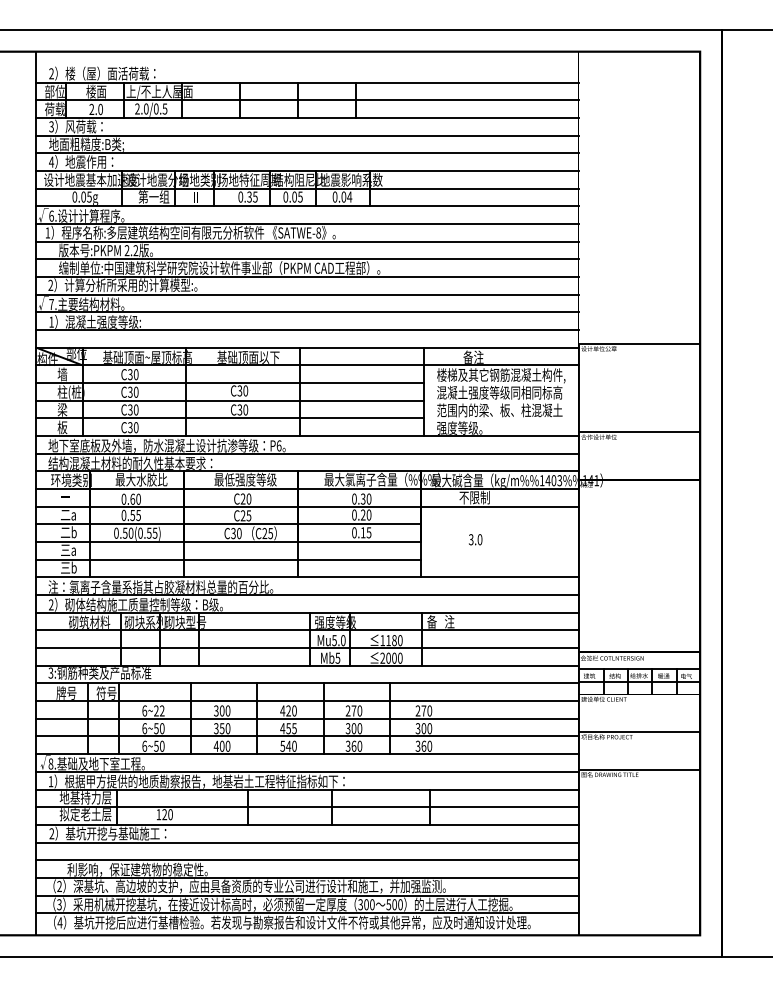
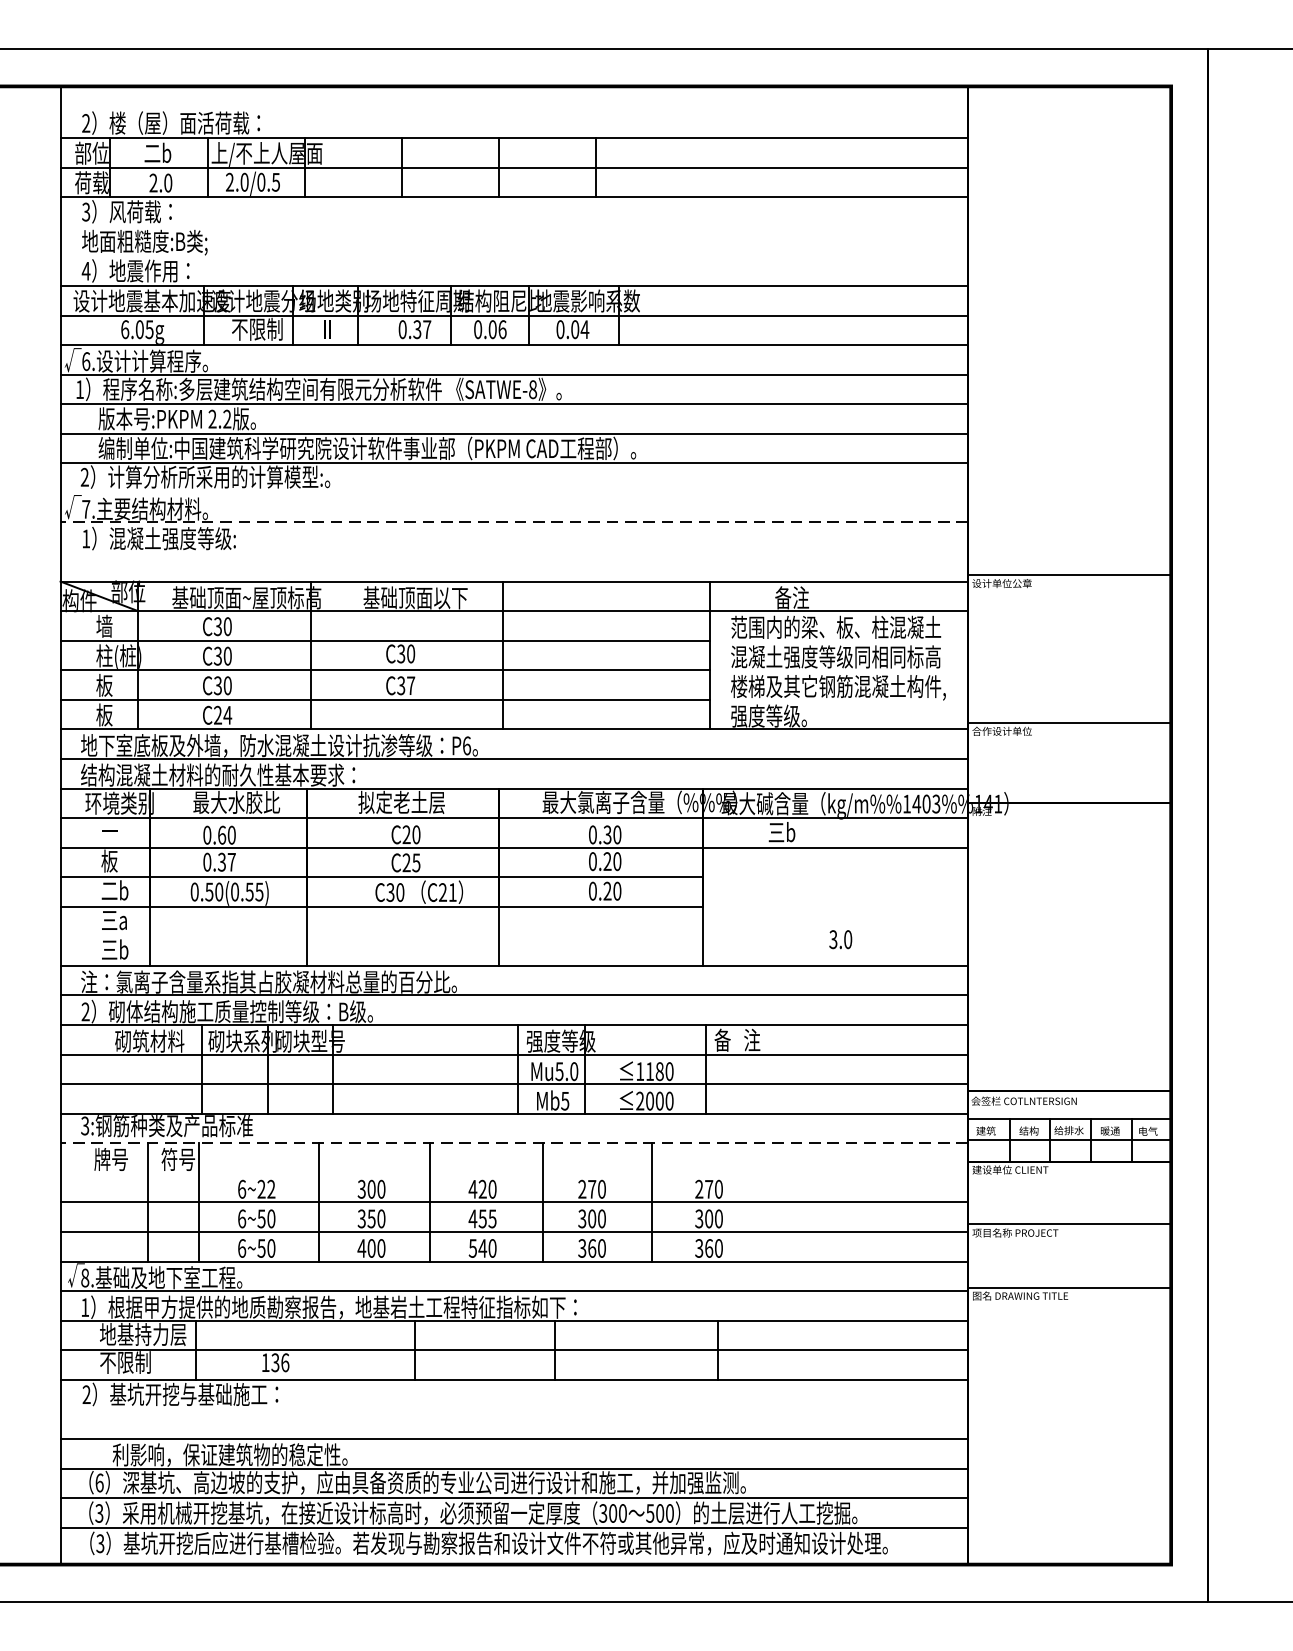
text: (96, 91) -> (161, 152), 楼面 -> 二b
line: (307, 135) -> (514, 226), removed
line: (307, 153) -> (514, 256), removed
text: (74, 196) -> (124, 328), 0.05g -> 6.05g
text: (153, 196) -> (256, 328), 第一组 -> 不限制
text: (255, 196) -> (427, 328), 0.35 -> 0.37
text: (300, 196) -> (502, 328), 0.05 -> 0.06
line: (307, 294) -> (514, 492), removed
line: (306, 312) -> (512, 522), solid -> dashed
line: (307, 330) -> (514, 552), removed
text: (501, 375) -> (838, 628), 楼梯及其它钢筋混凝土构件, -> 范围内的梁、板、柱混凝土
text: (62, 409) -> (104, 684), 梁 -> 板
text: (245, 409) -> (410, 684), C30 -> C37
text: (501, 410) -> (838, 686), 范围内的梁、板、柱混凝土 -> 楼梯及其它钢筋混凝土构件,
text: (133, 427) -> (223, 715), C30 -> C24
text: (245, 479) -> (410, 802), 最低强度等级 -> 拟定老土层
text: (474, 497) -> (793, 832), 不限制 -> 三b
text: (67, 514) -> (112, 860), 二a -> 板
text: (135, 515) -> (226, 862), 0.55 -> 0.37
text: (365, 532) -> (611, 890), 0.15 -> 0.20
text: (270, 533) -> (452, 892), C25 -> C21
text: (475, 539) -> (840, 939), moved
line: (228, 559) -> (382, 935), removed
line: (306, 683) -> (512, 1143), solid -> dashed
line: (307, 701) -> (514, 1173), removed
text: (85, 814) -> (142, 1362), 拟定老土层 -> 不限制
text: (167, 814) -> (280, 1362), 120 -> 136
line: (307, 842) -> (514, 1409), removed
text: (59, 886) -> (99, 1482), 2 -> 6
text: (59, 922) -> (99, 1543), 4 -> 3

